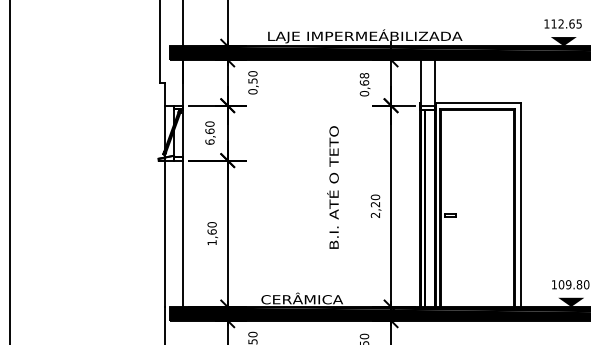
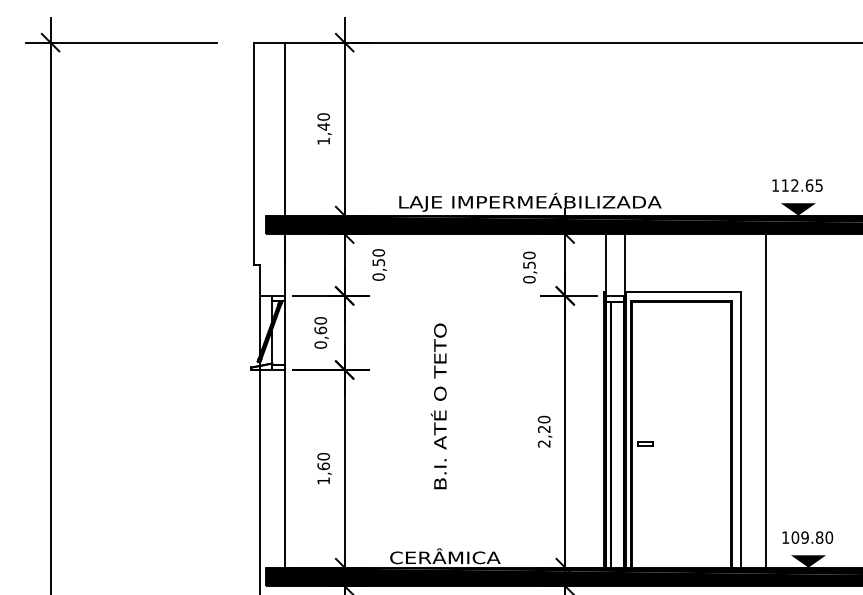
text: (364, 78) -> (529, 259), 0,68 -> 0,50
text: (209, 141) -> (320, 344), 6,60 -> 0,60
line: (540, 183) -> (766, 400), added
text: (332, 187) -> (438, 406), moved

